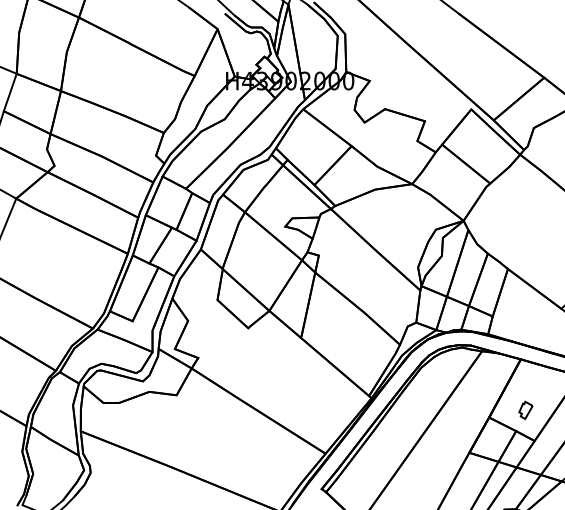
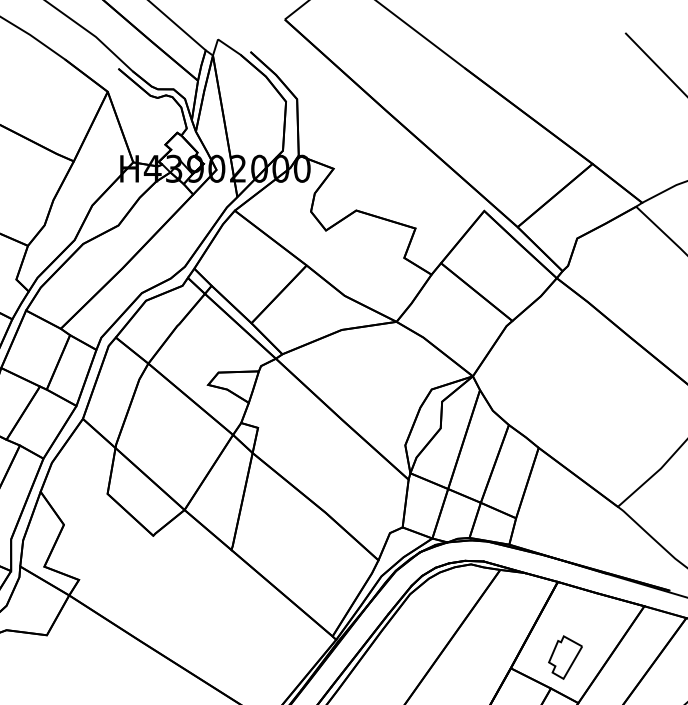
part: (525, 410) -> (564, 657), size x1.67

